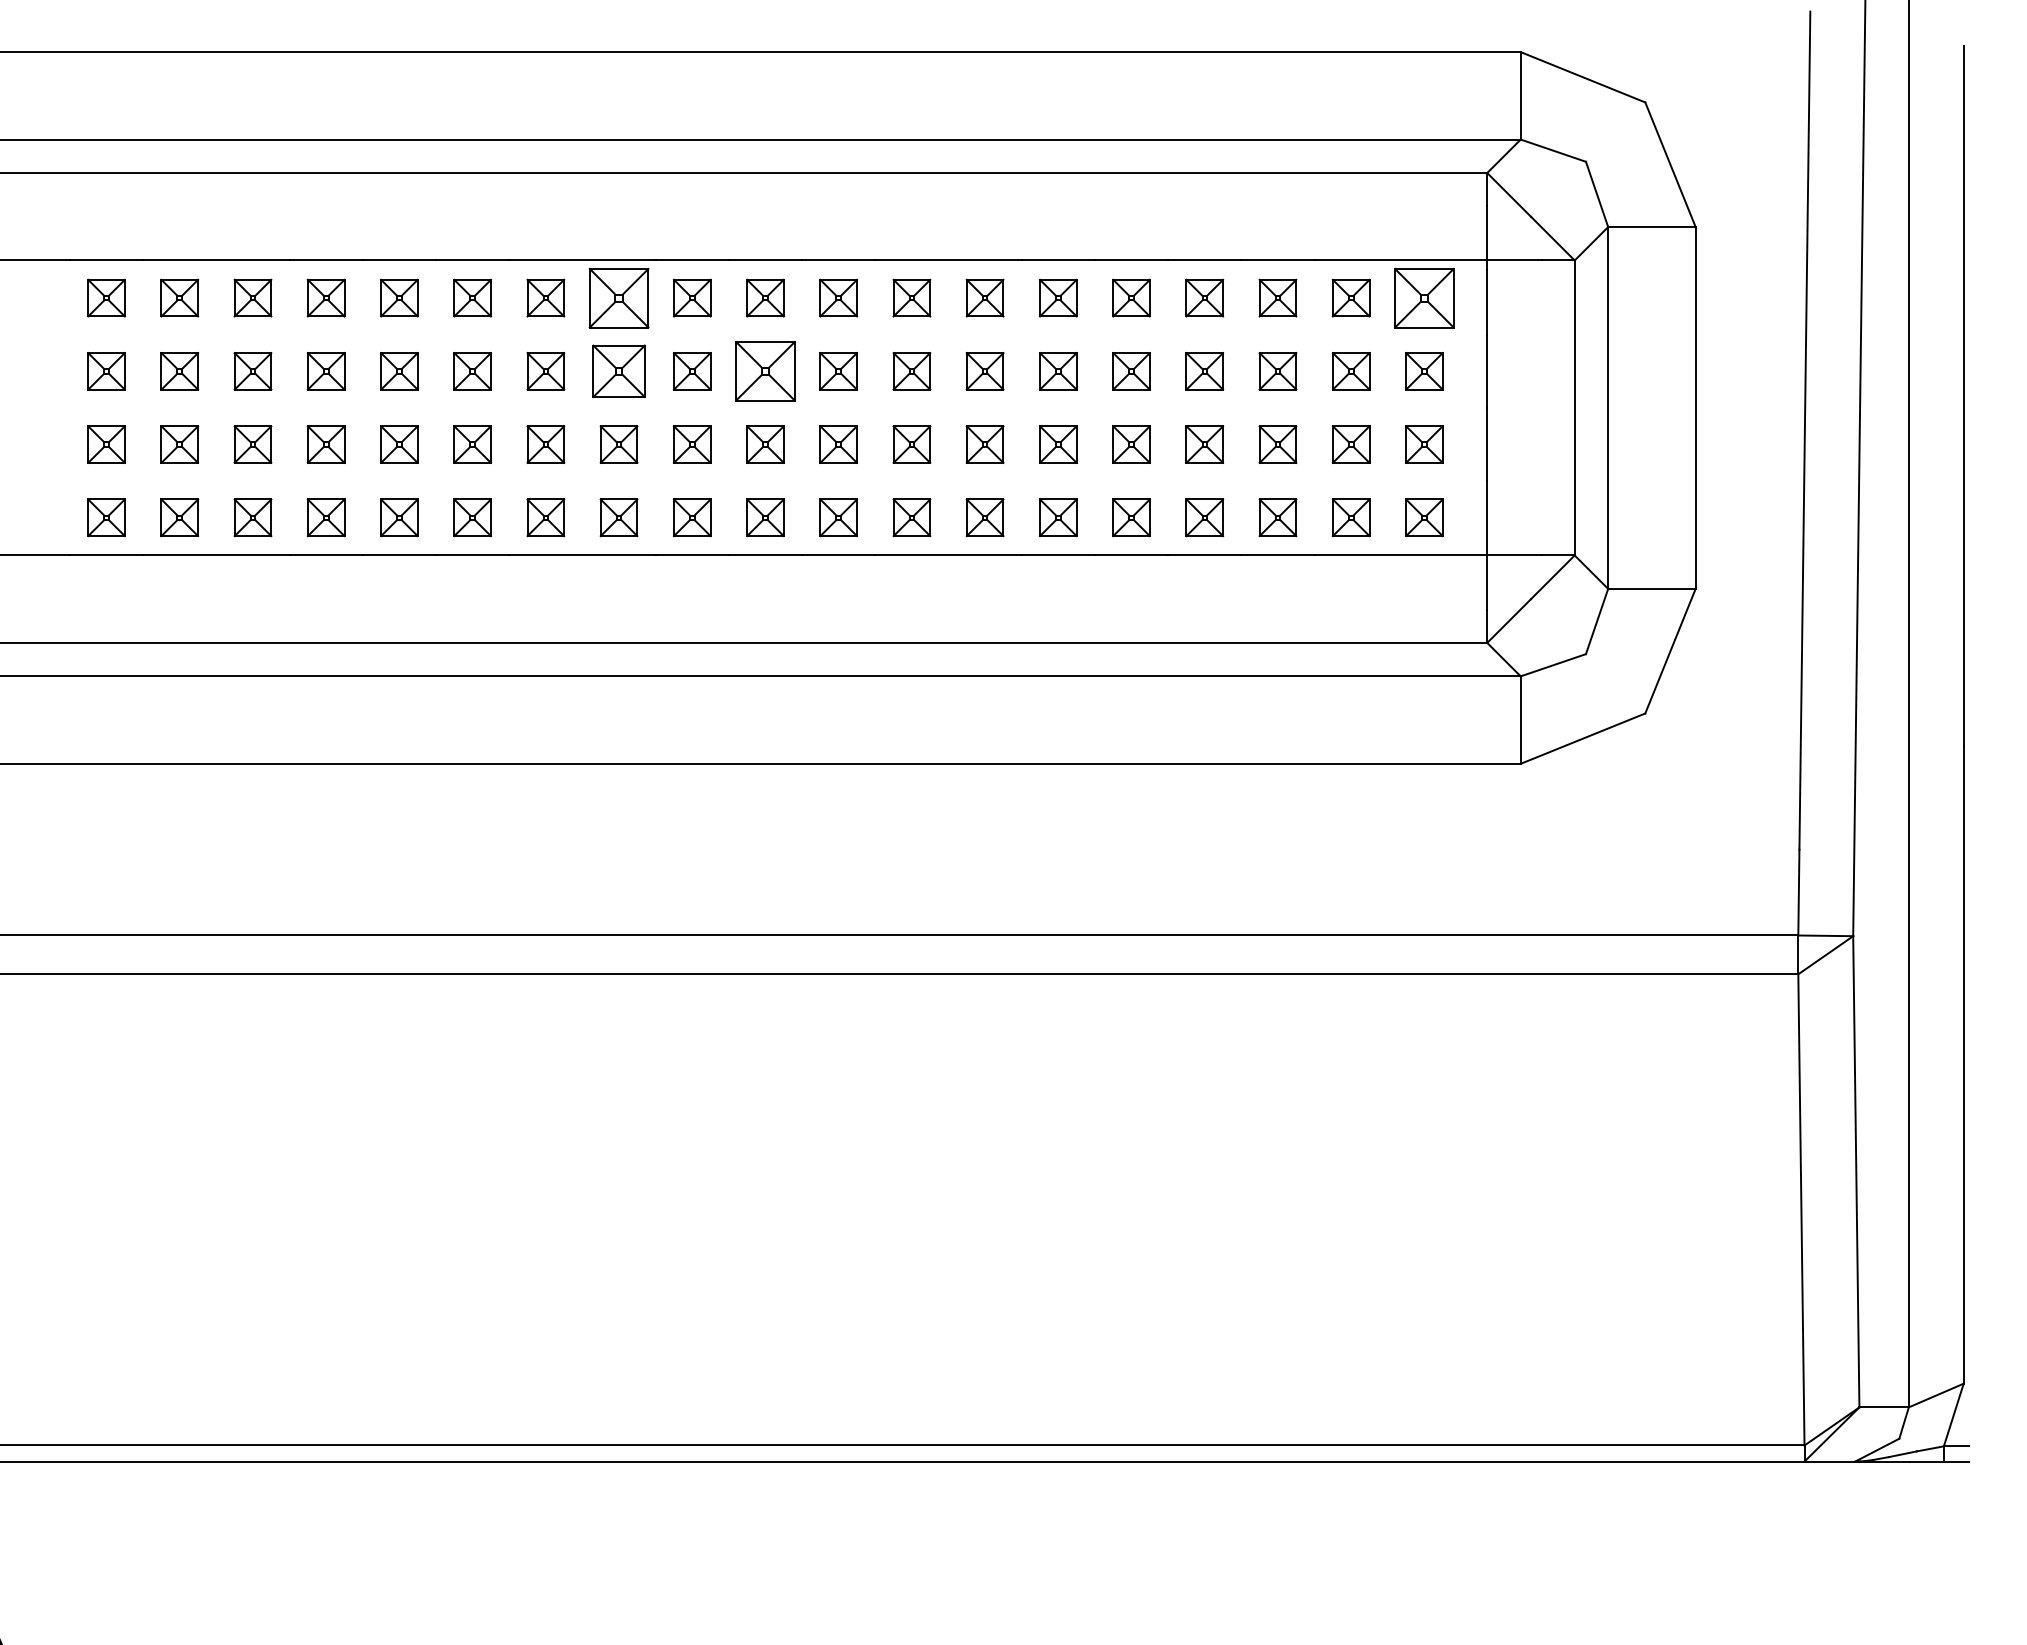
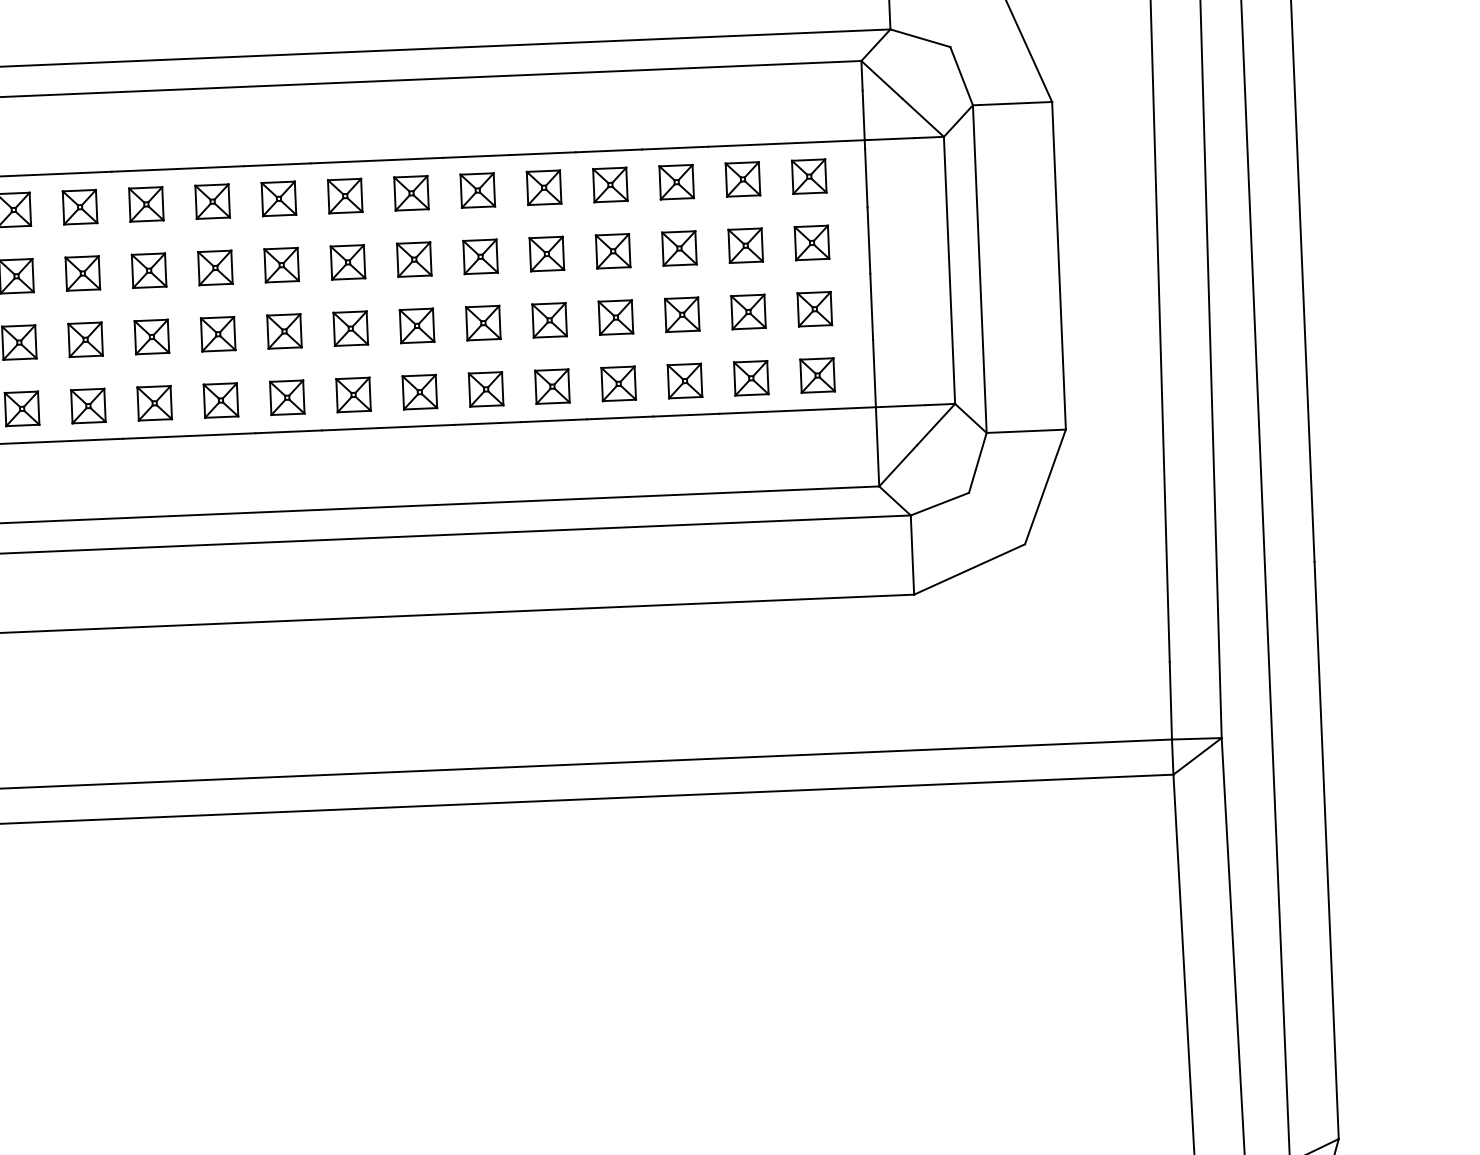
part: (618, 297) -> (79, 206), size x0.62
part: (1424, 297) -> (809, 176), size x0.62
part: (618, 371) -> (82, 273), size x0.71
part: (765, 371) -> (215, 268), size x0.62

